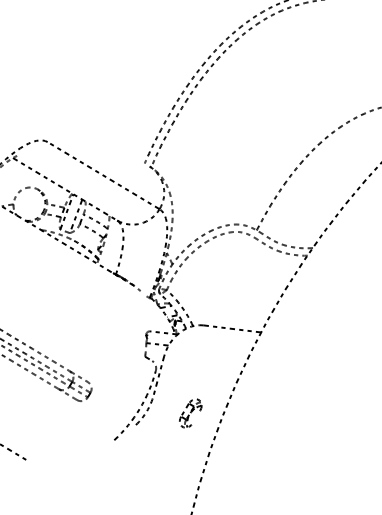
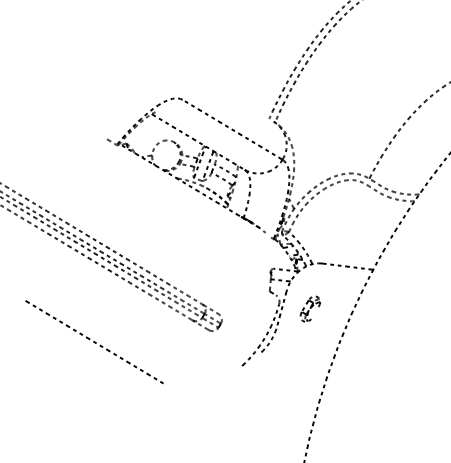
part: (189, 412) -> (309, 308), moved

